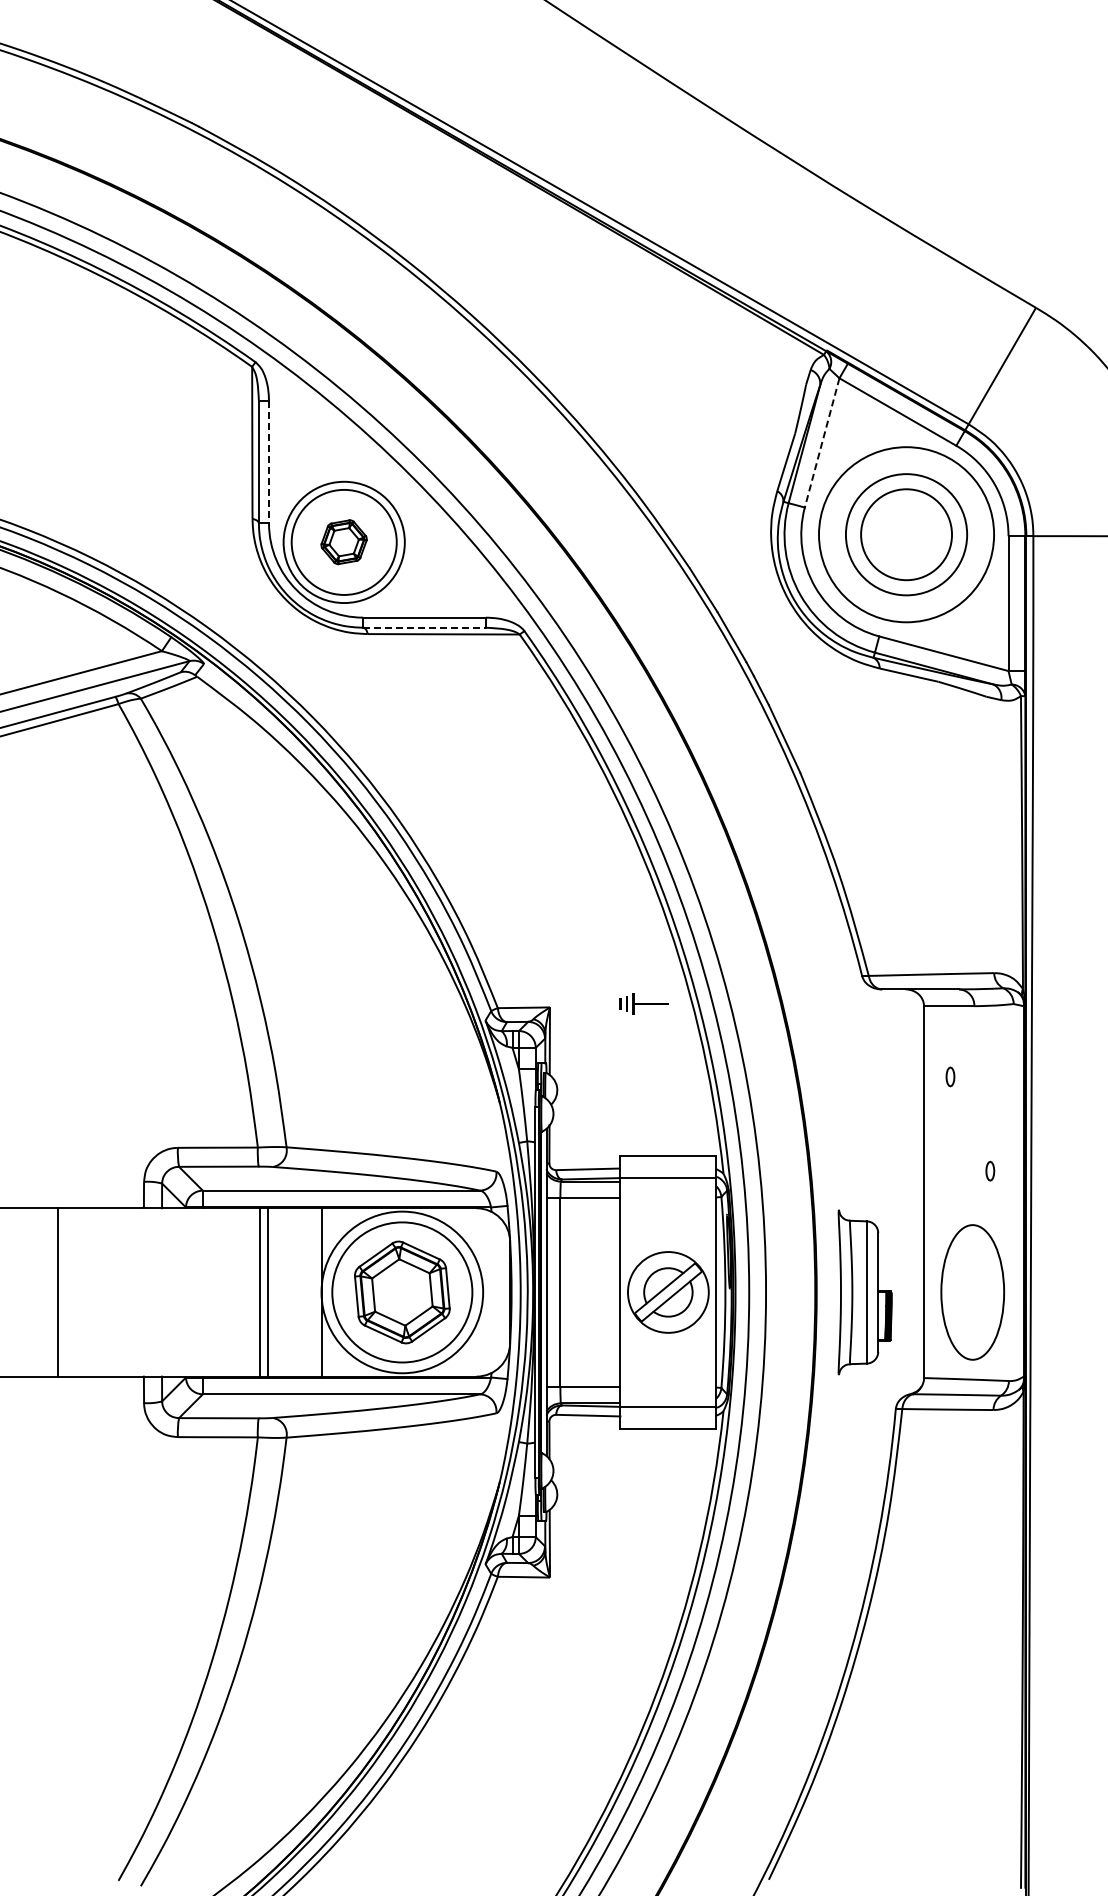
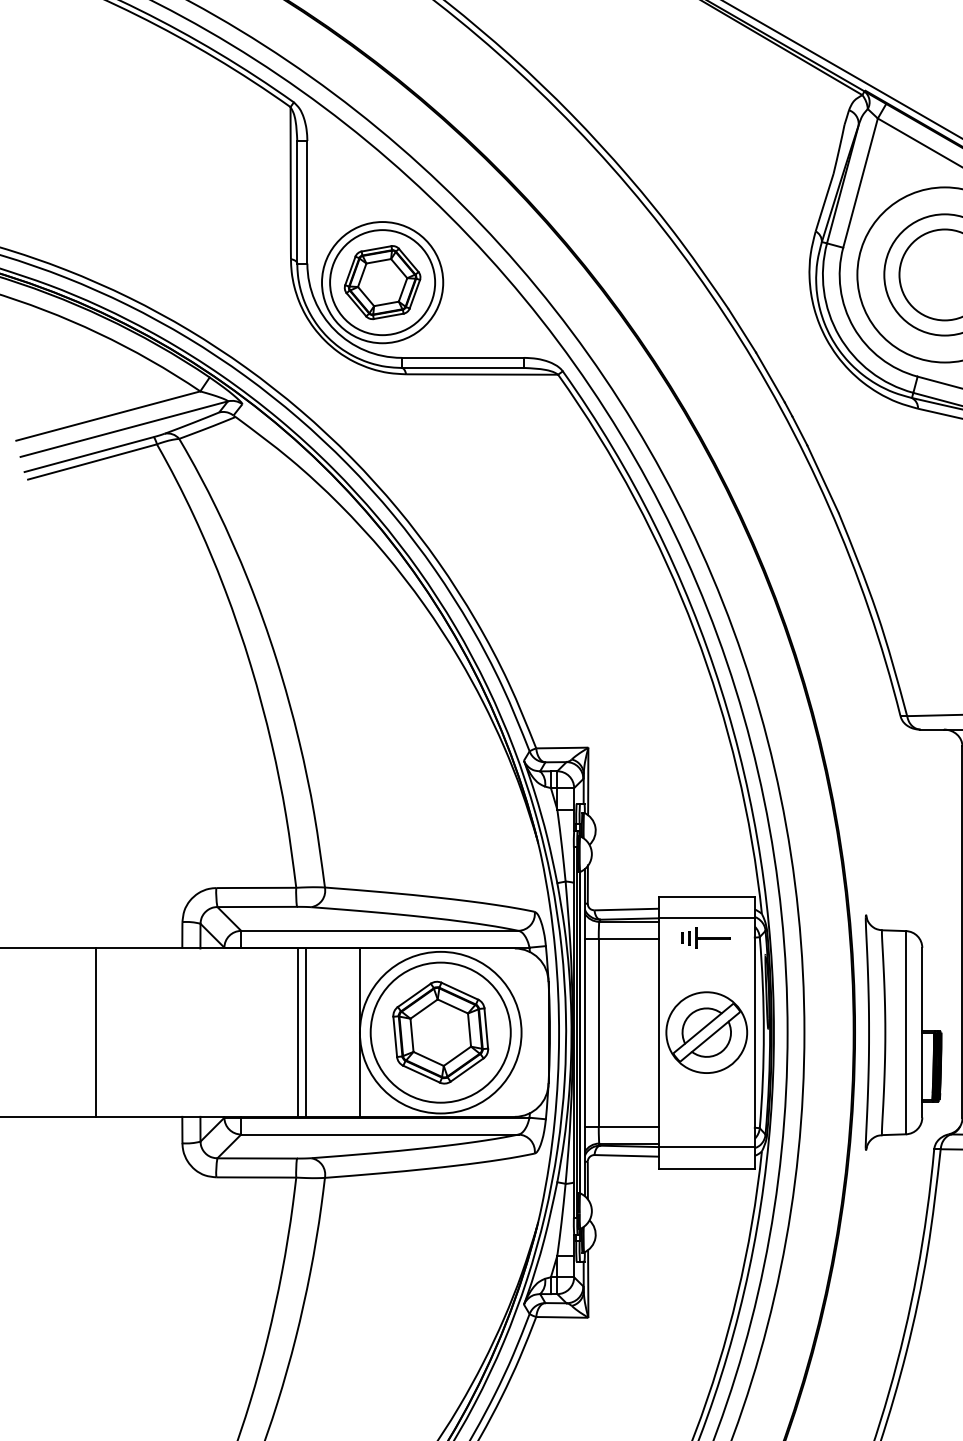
line: (822, 442) -> (860, 182), dashed -> solid
line: (269, 462) -> (307, 202), dashed -> solid
part: (343, 541) -> (381, 281), size x1.67
line: (425, 627) -> (463, 367), dashed -> solid
part: (643, 1003) -> (705, 937), moved
part: (864, 1292) -> (902, 1032), size x1.43

